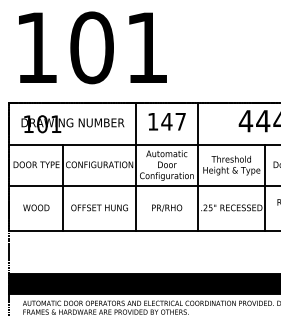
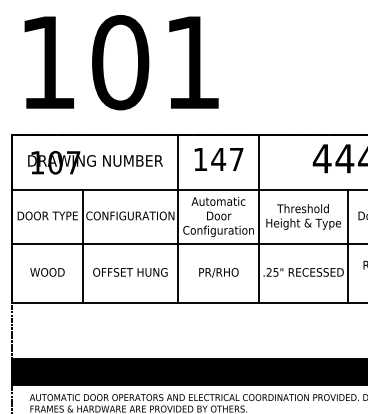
text: (56, 123) -> (73, 161), 101 -> 107

